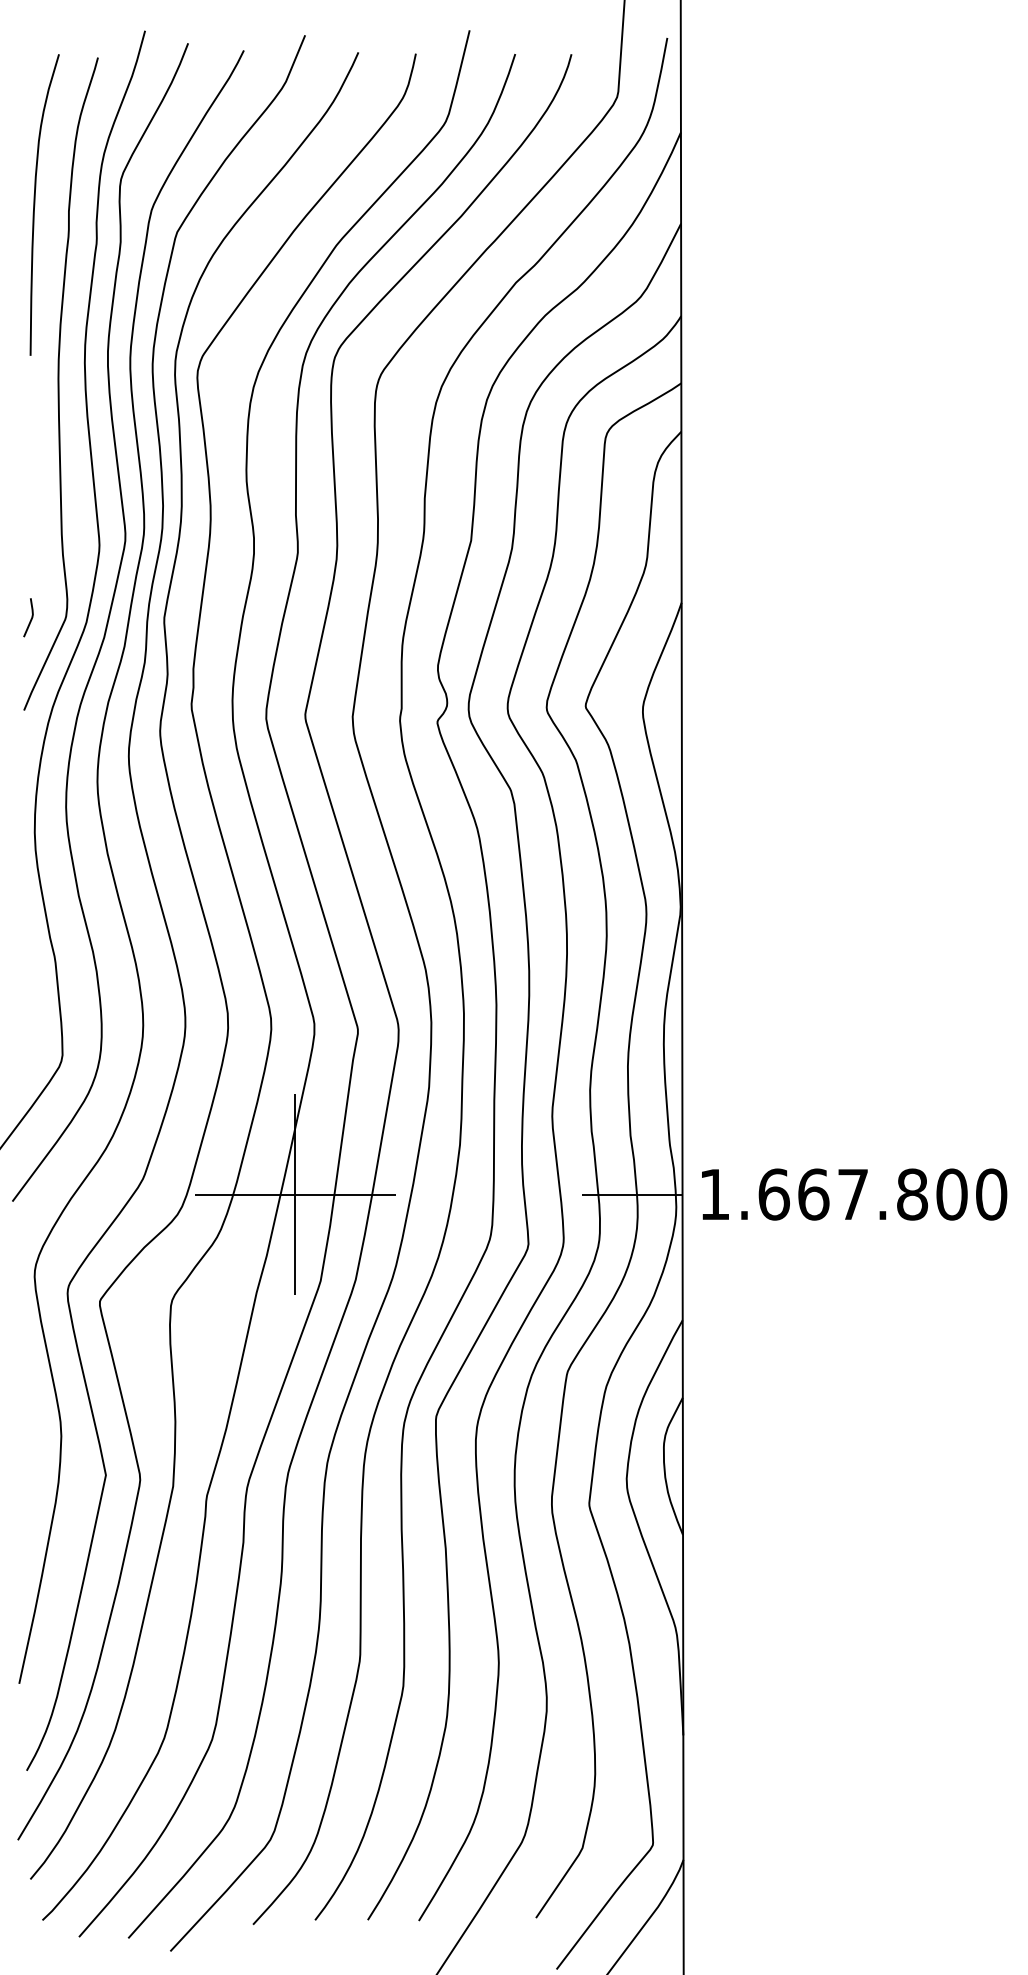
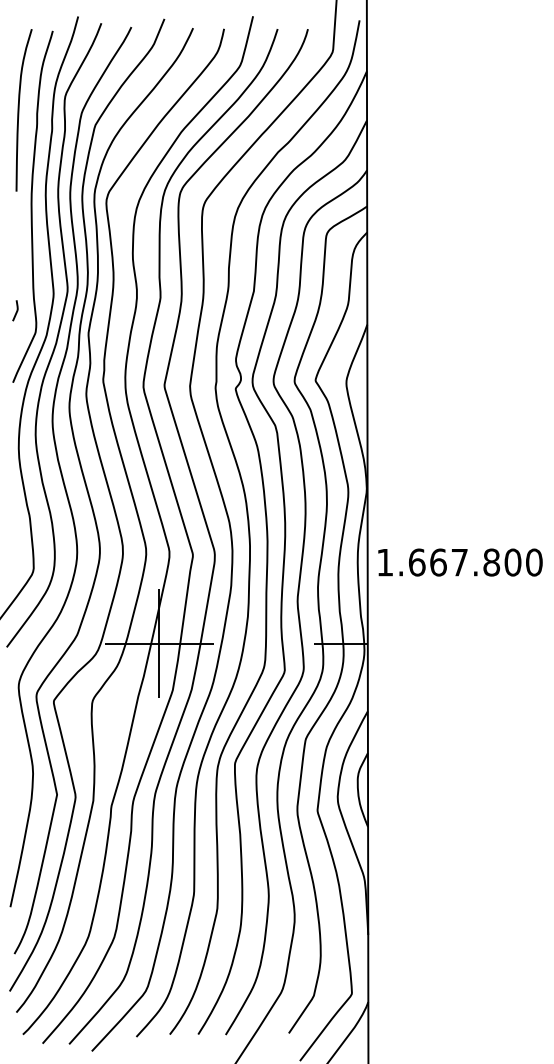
line: (30, 617) -> (16, 310), moved
text: (854, 1194) -> (460, 562), moved

